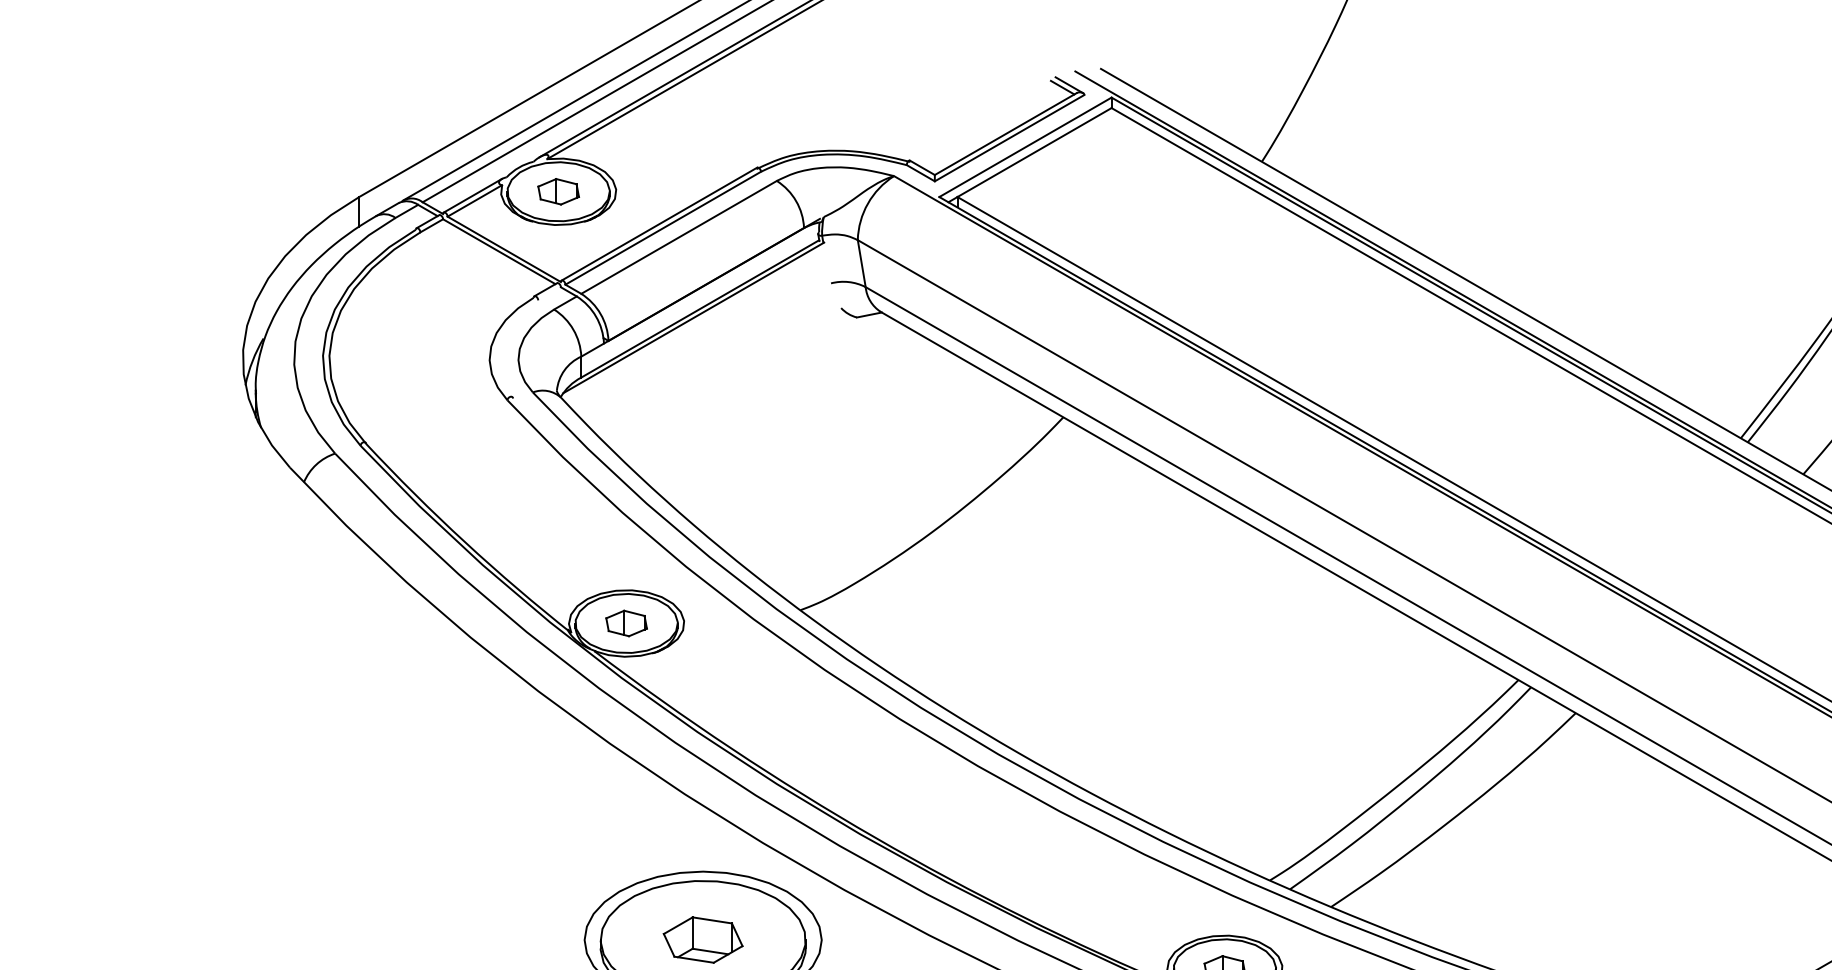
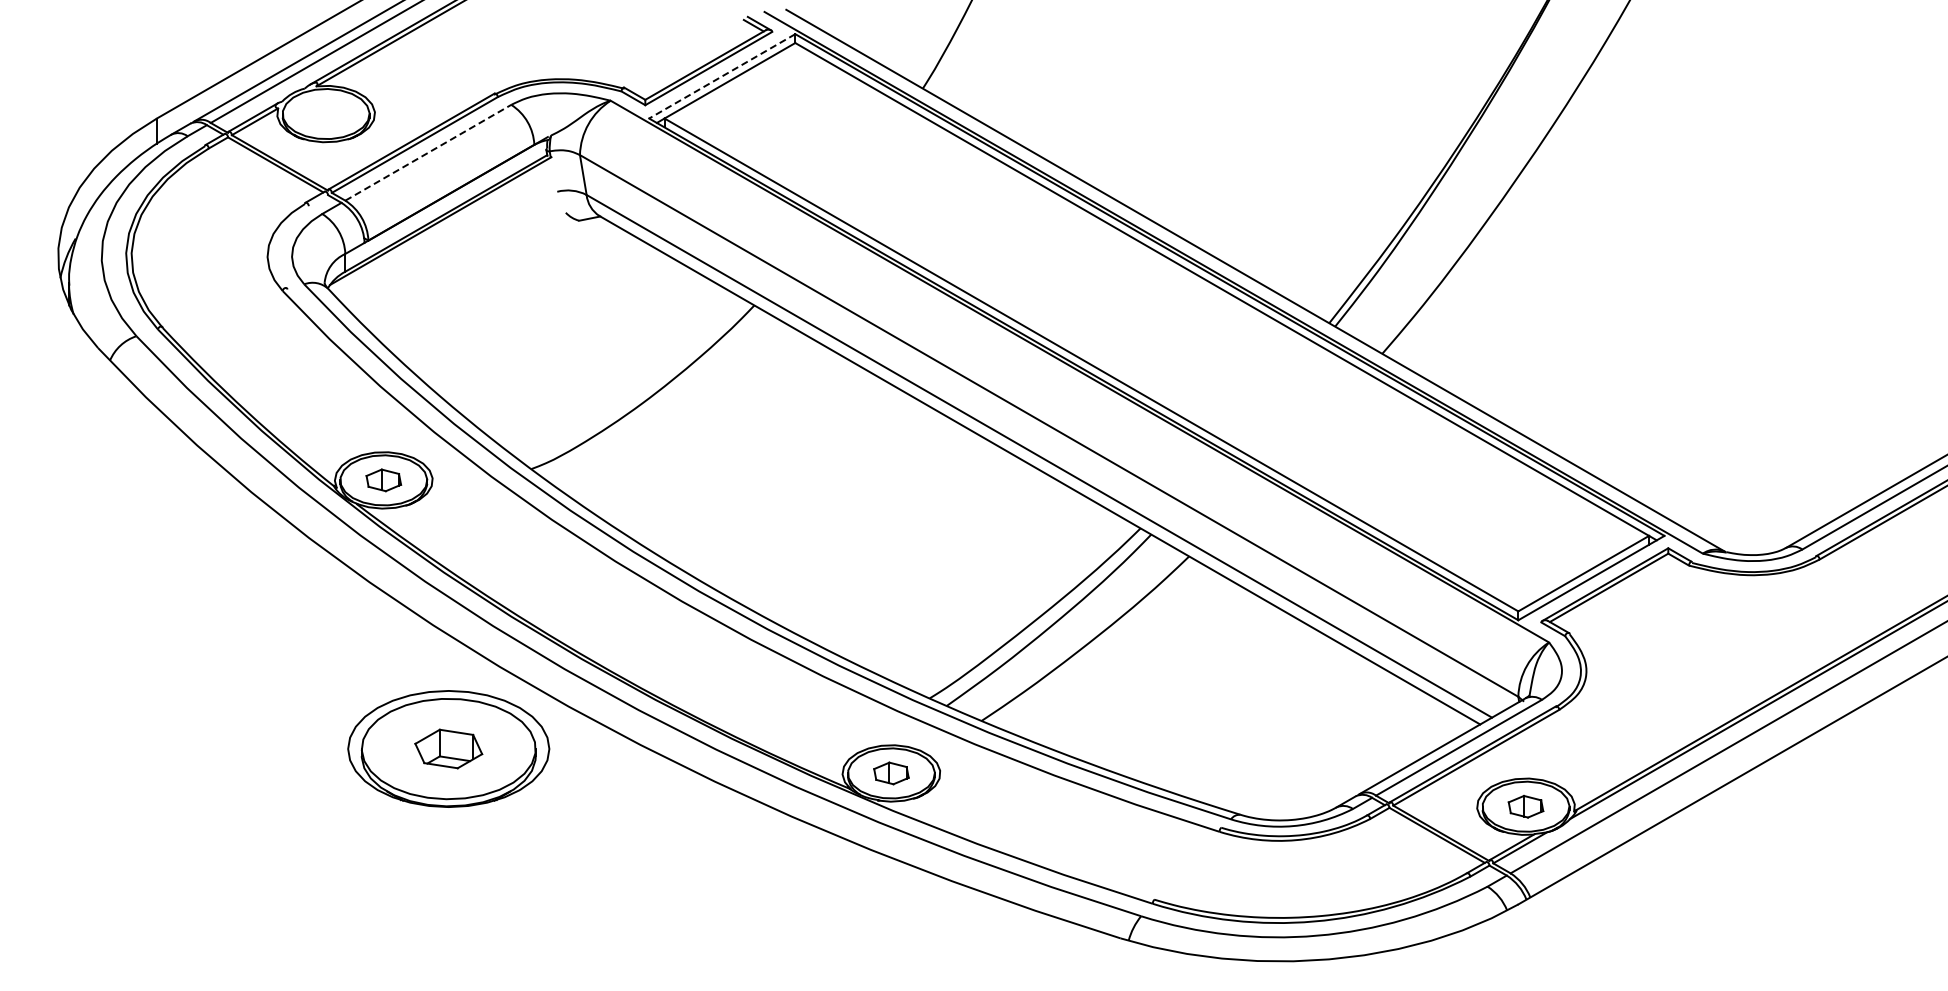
line: (1024, 147) -> (721, 76), solid -> dashed
part: (557, 191) -> (325, 113), removed
line: (679, 237) -> (428, 152), solid -> dashed

